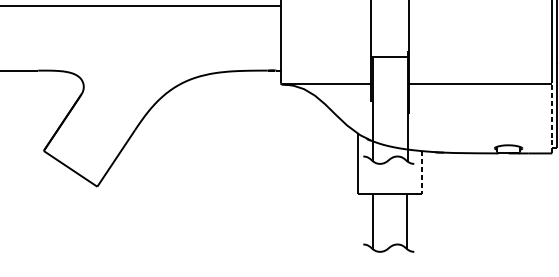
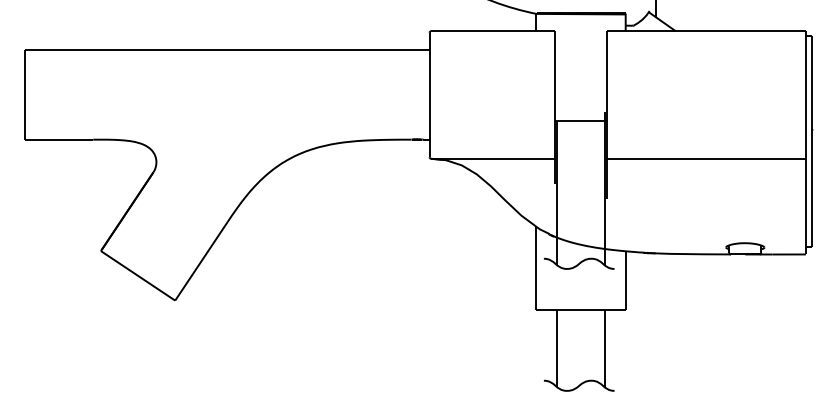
line: (552, 118) -> (805, 205), dashed -> solid
line: (422, 172) -> (625, 281), dashed -> solid

